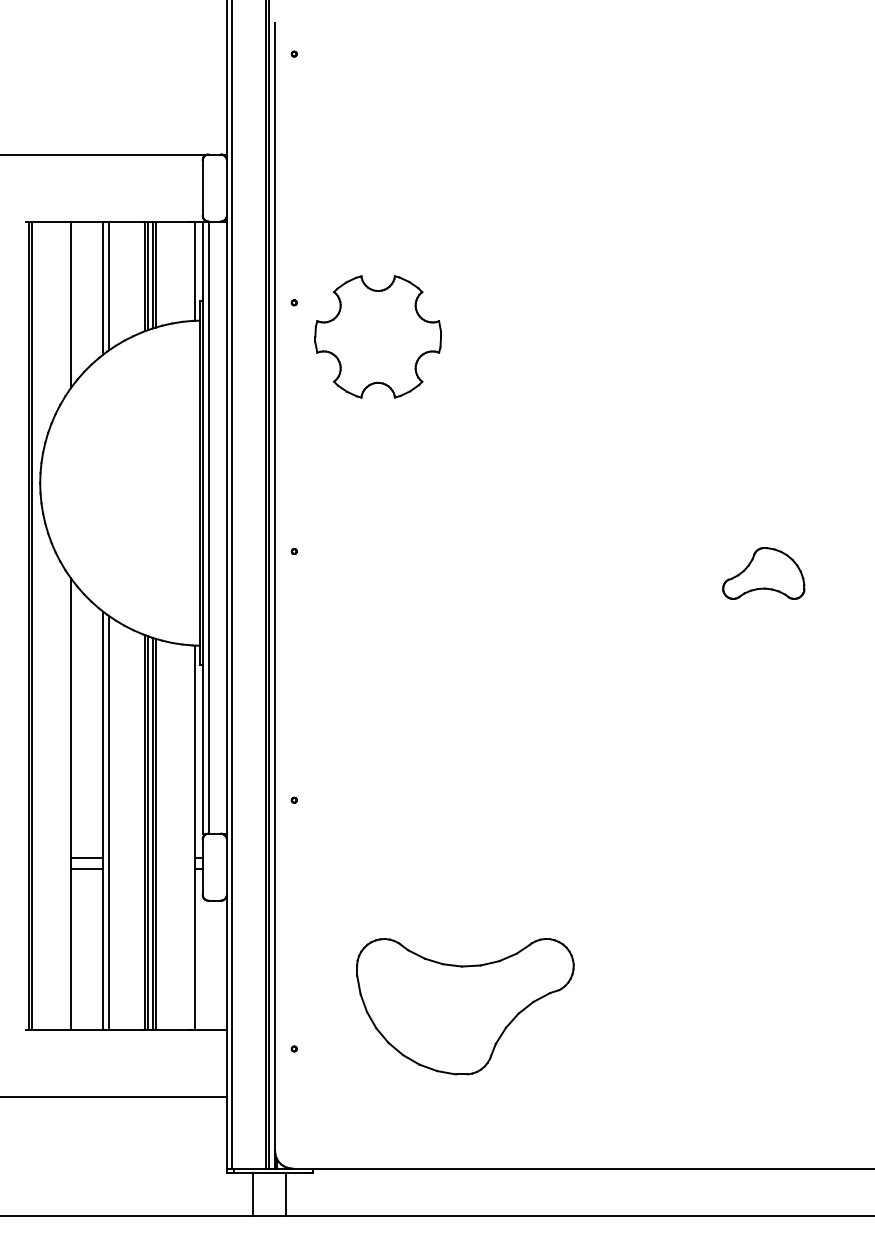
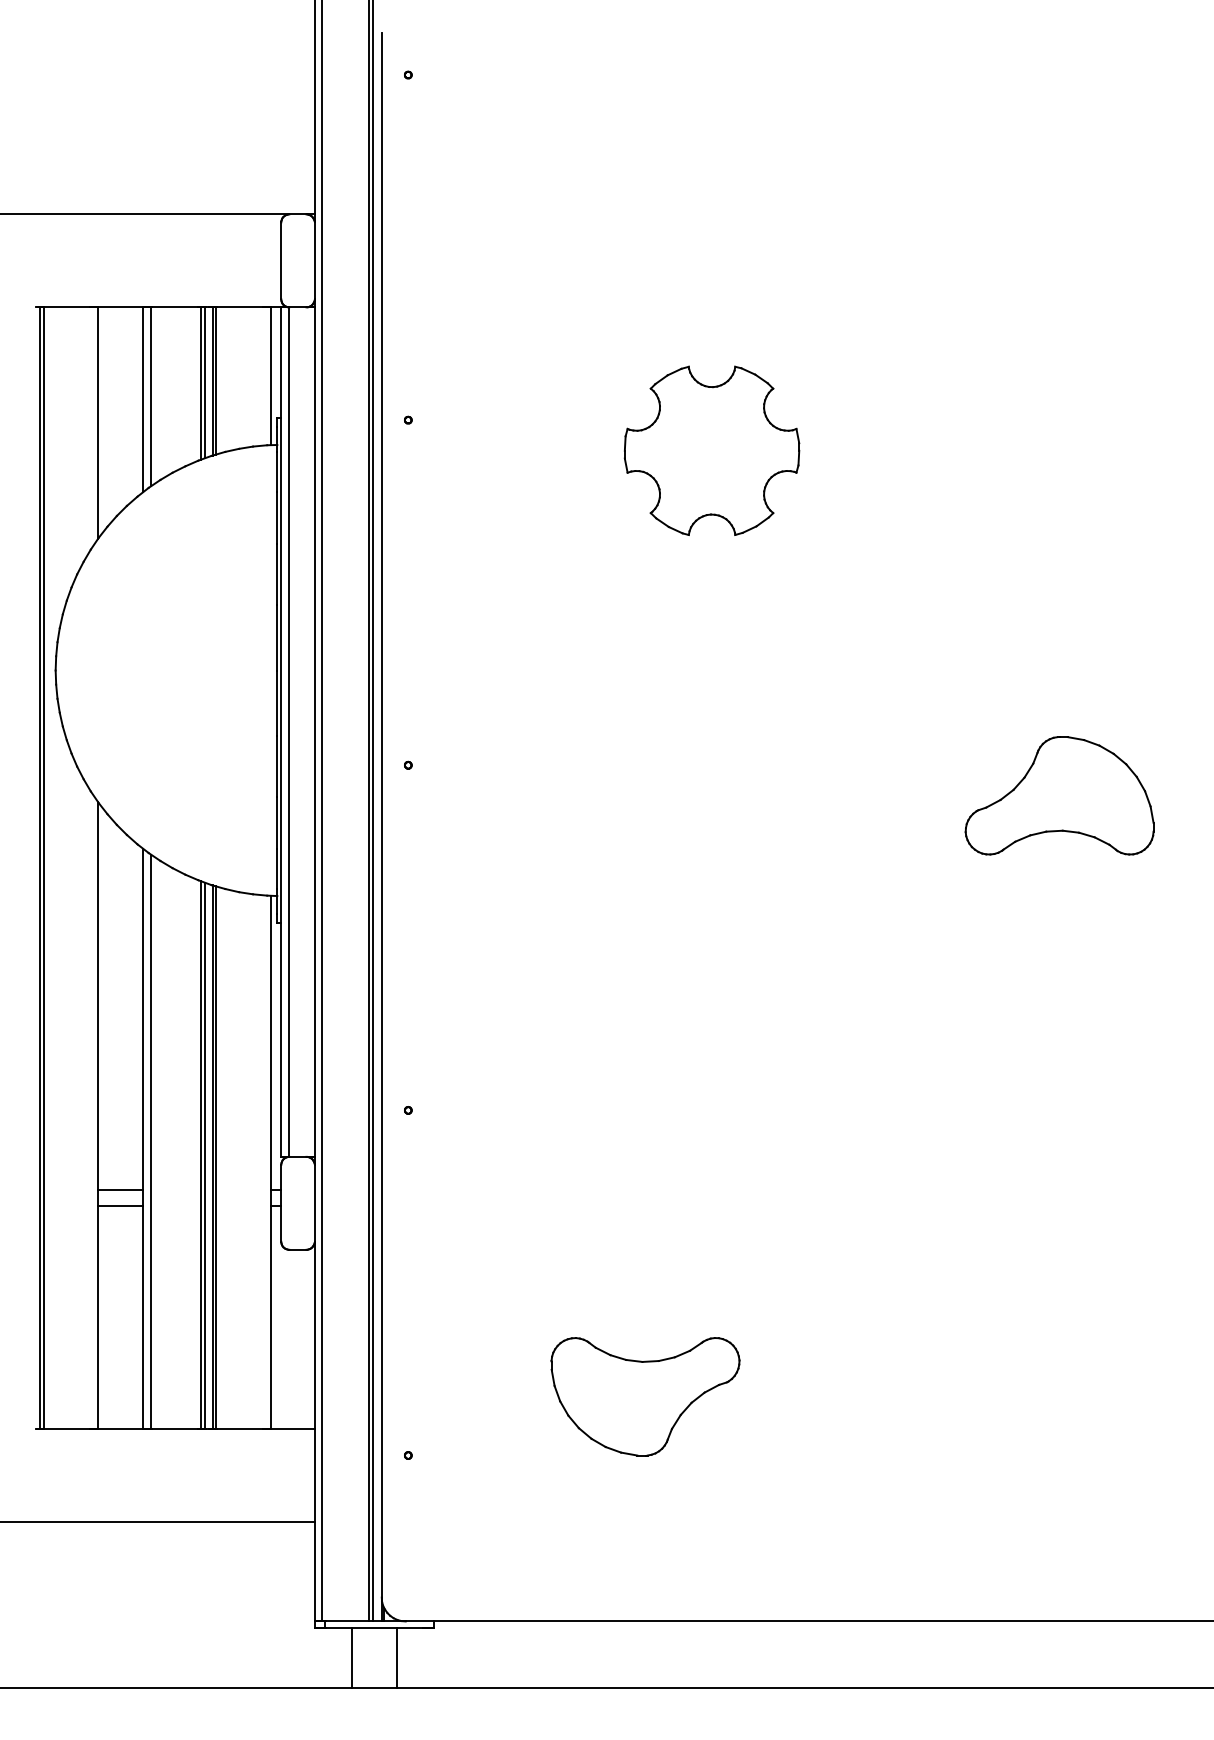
part: (377, 336) -> (711, 450), moved
part: (763, 573) -> (1059, 795), size x1.67
part: (464, 1006) -> (644, 1396), size x0.62

